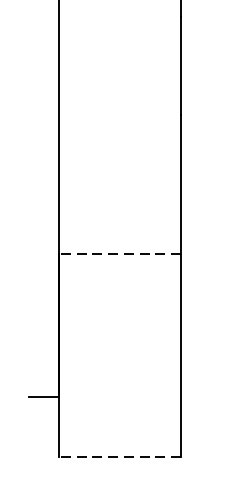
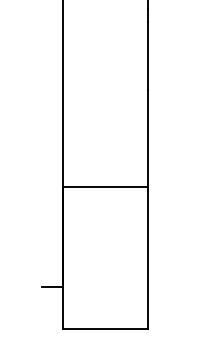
line: (119, 254) -> (105, 187), dashed -> solid
line: (119, 456) -> (105, 328), dashed -> solid

